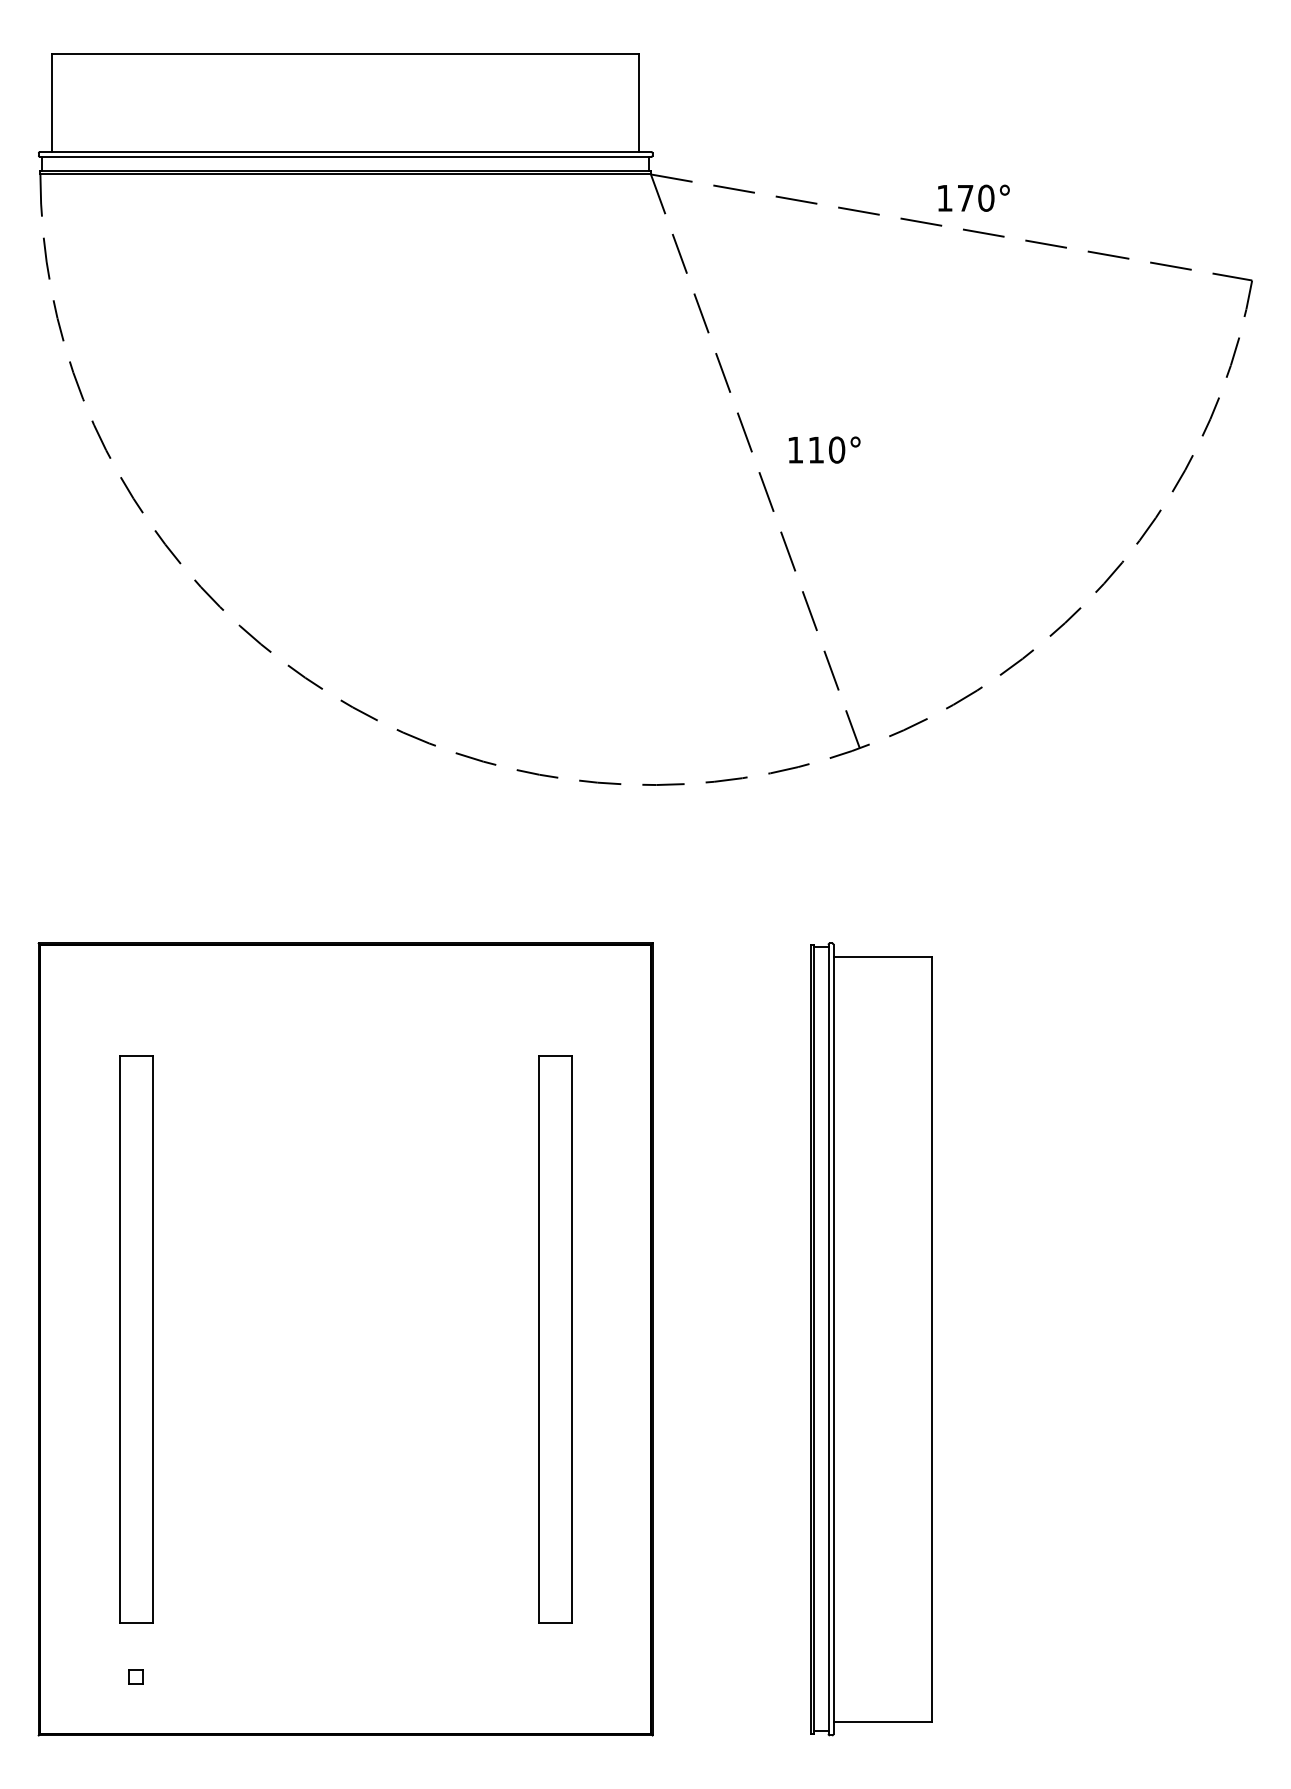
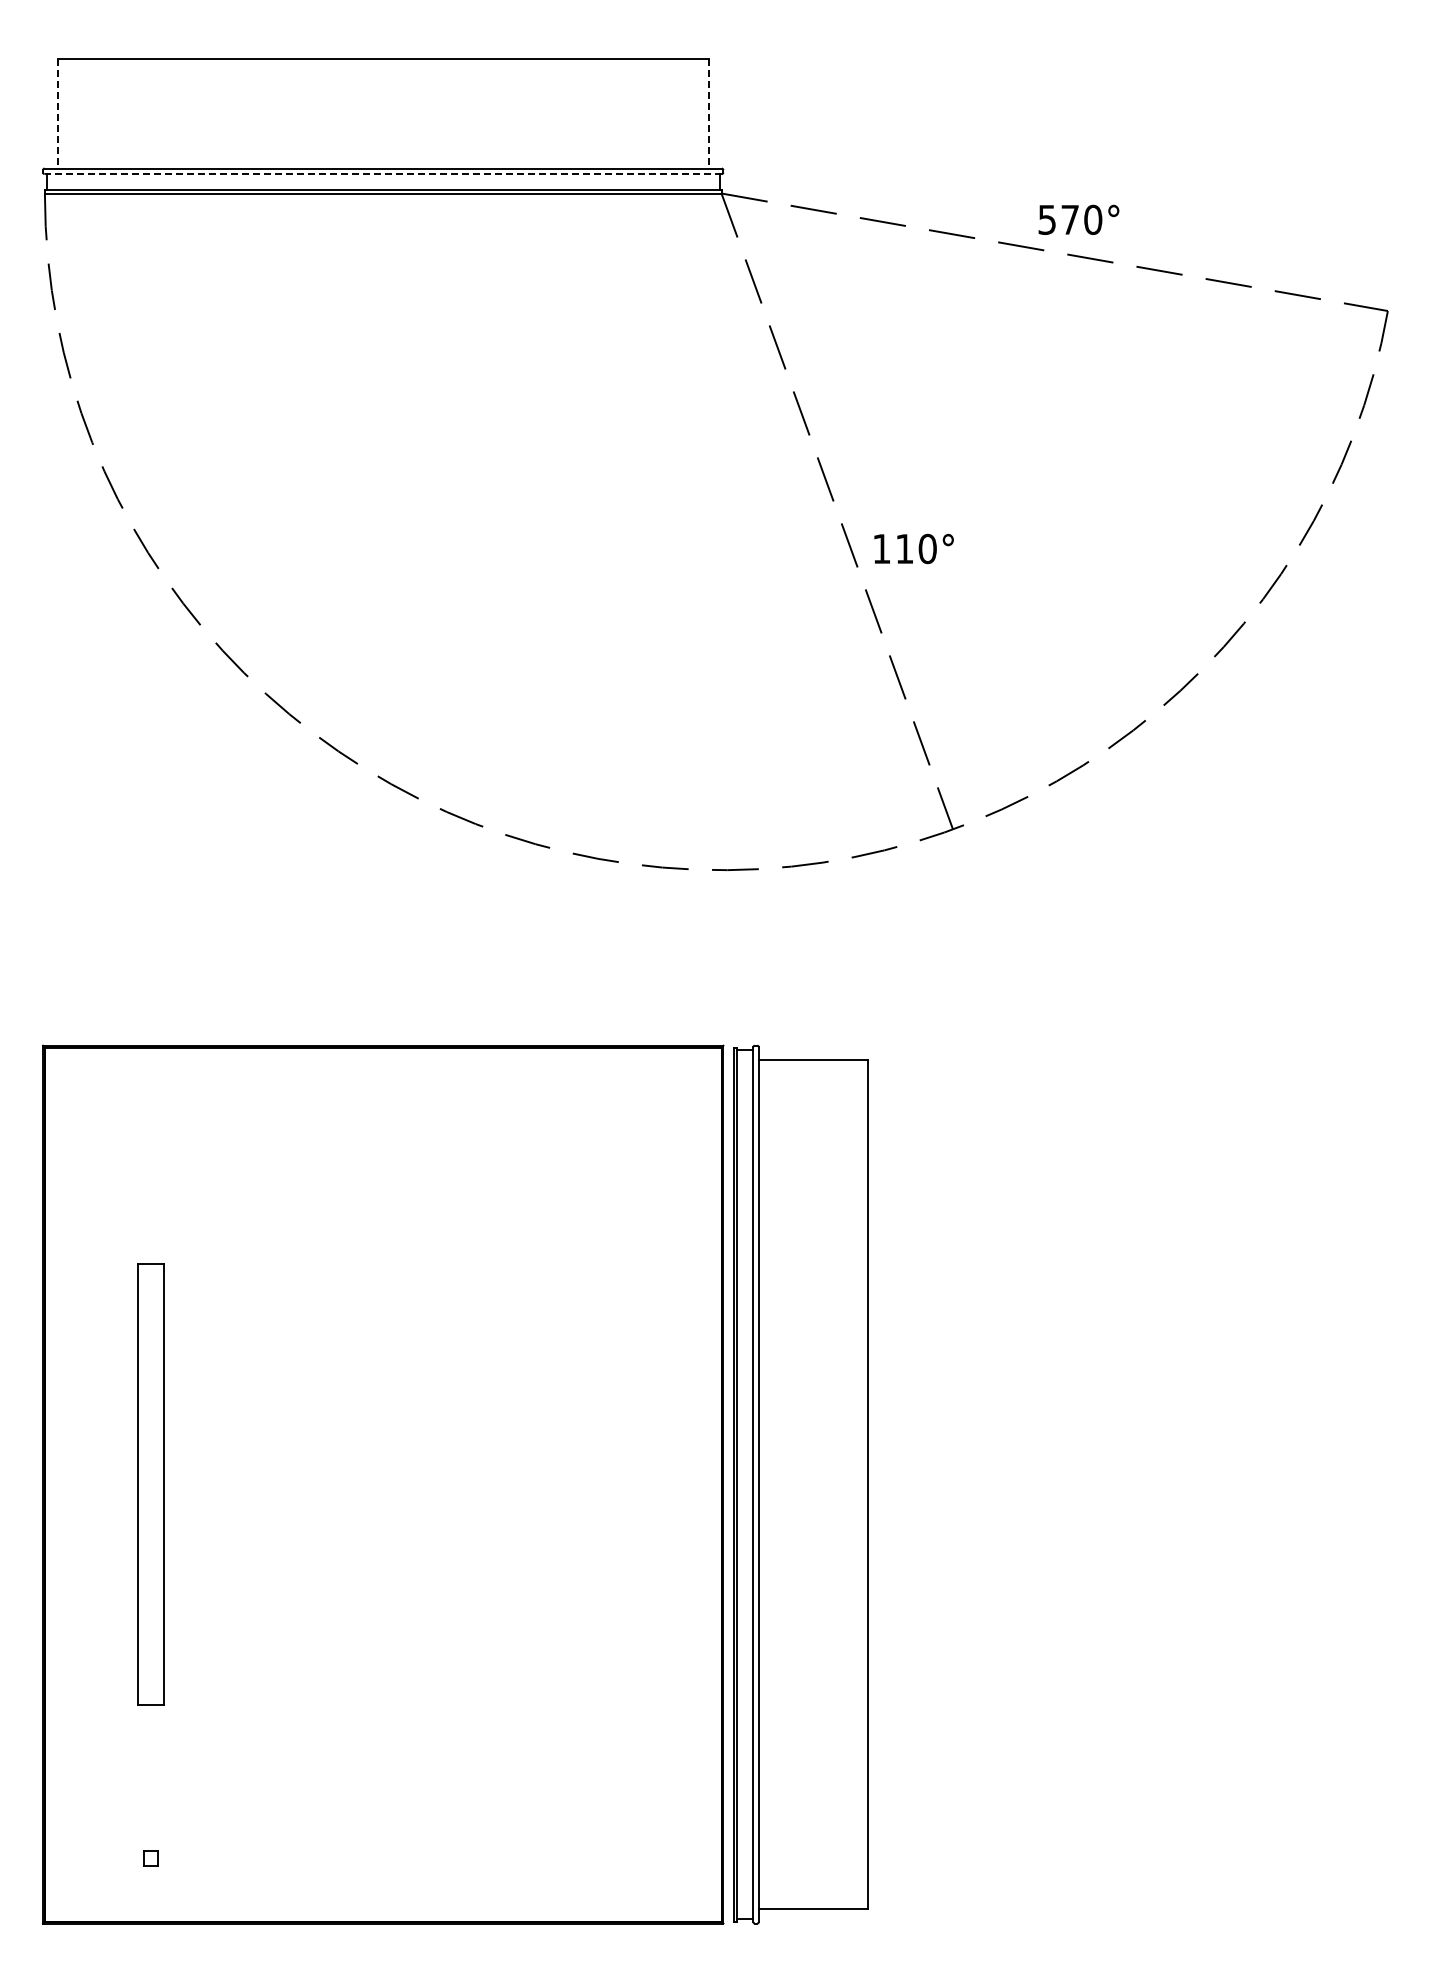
line: (51, 103) -> (57, 114), solid -> dashed
line: (639, 103) -> (708, 114), solid -> dashed
line: (345, 157) -> (383, 174), solid -> dashed
text: (944, 197) -> (1046, 219), 170° -> 570°
text: (824, 449) -> (913, 548), moved
part: (135, 1339) -> (150, 1484), size x0.7
part: (555, 1339) -> (615, 1484), removed
part: (871, 1339) -> (800, 1484), moved

